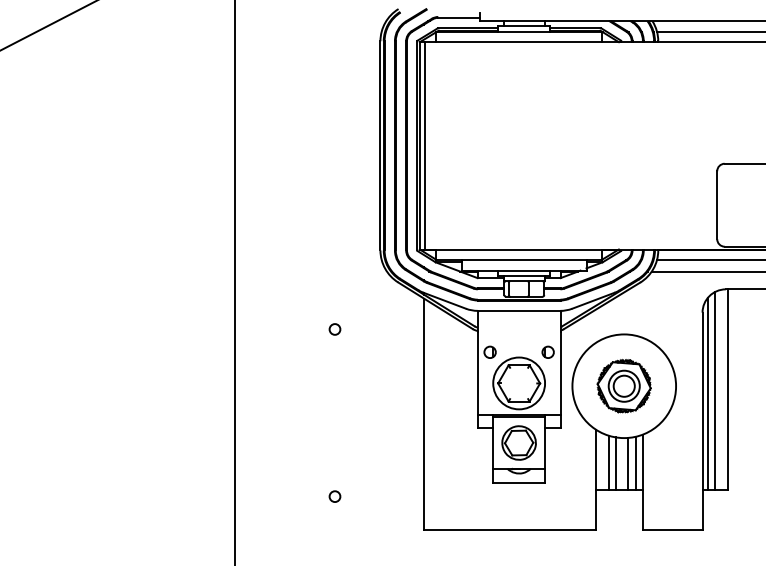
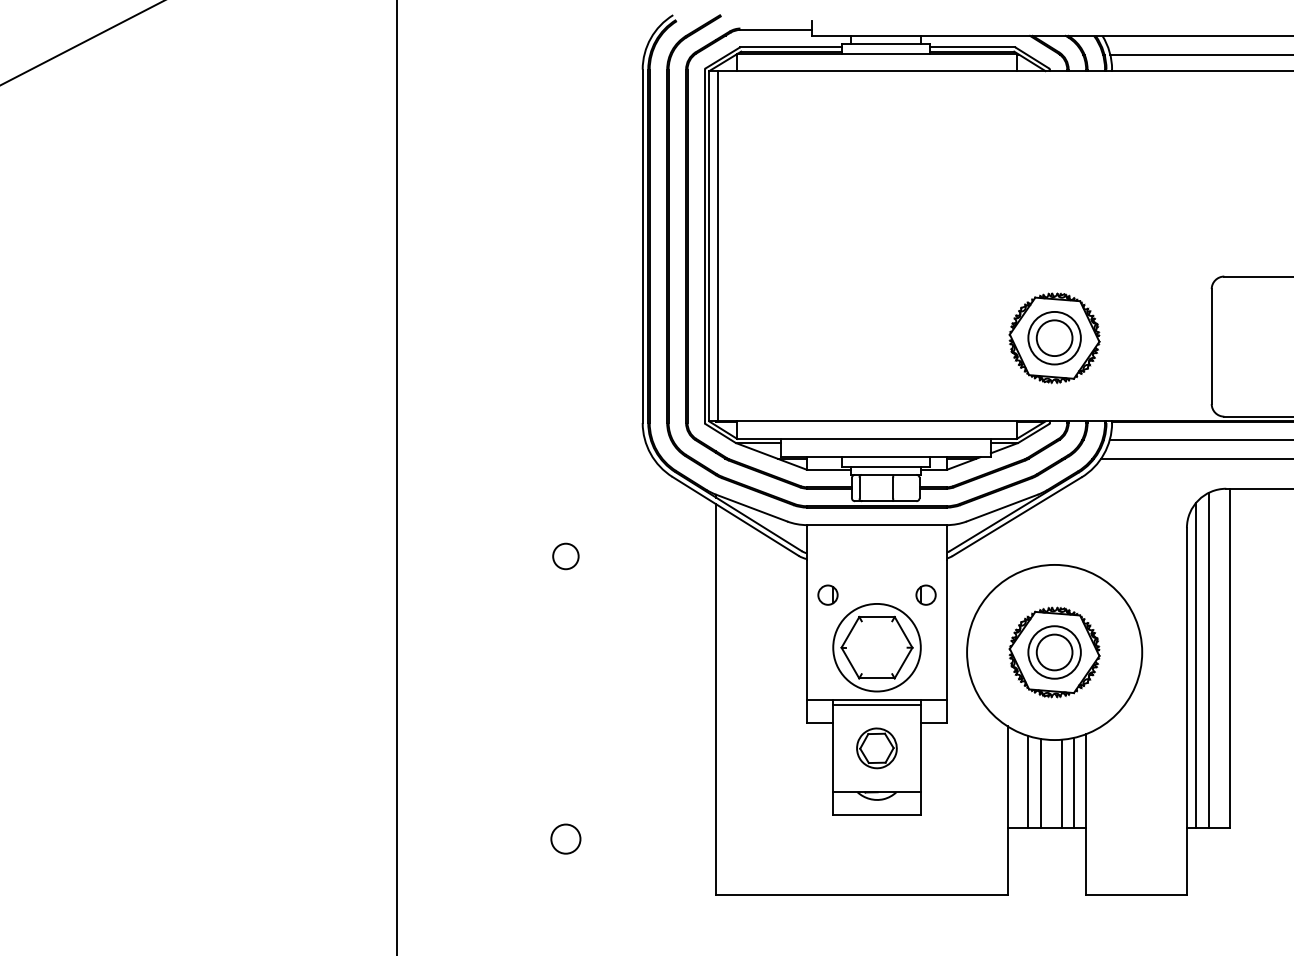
part: (623, 200) -> (1053, 338), added
circle: (334, 329) -> (565, 556), size x1.4
part: (518, 442) -> (875, 747), size x0.7
circle: (334, 496) -> (565, 838), size x1.6

